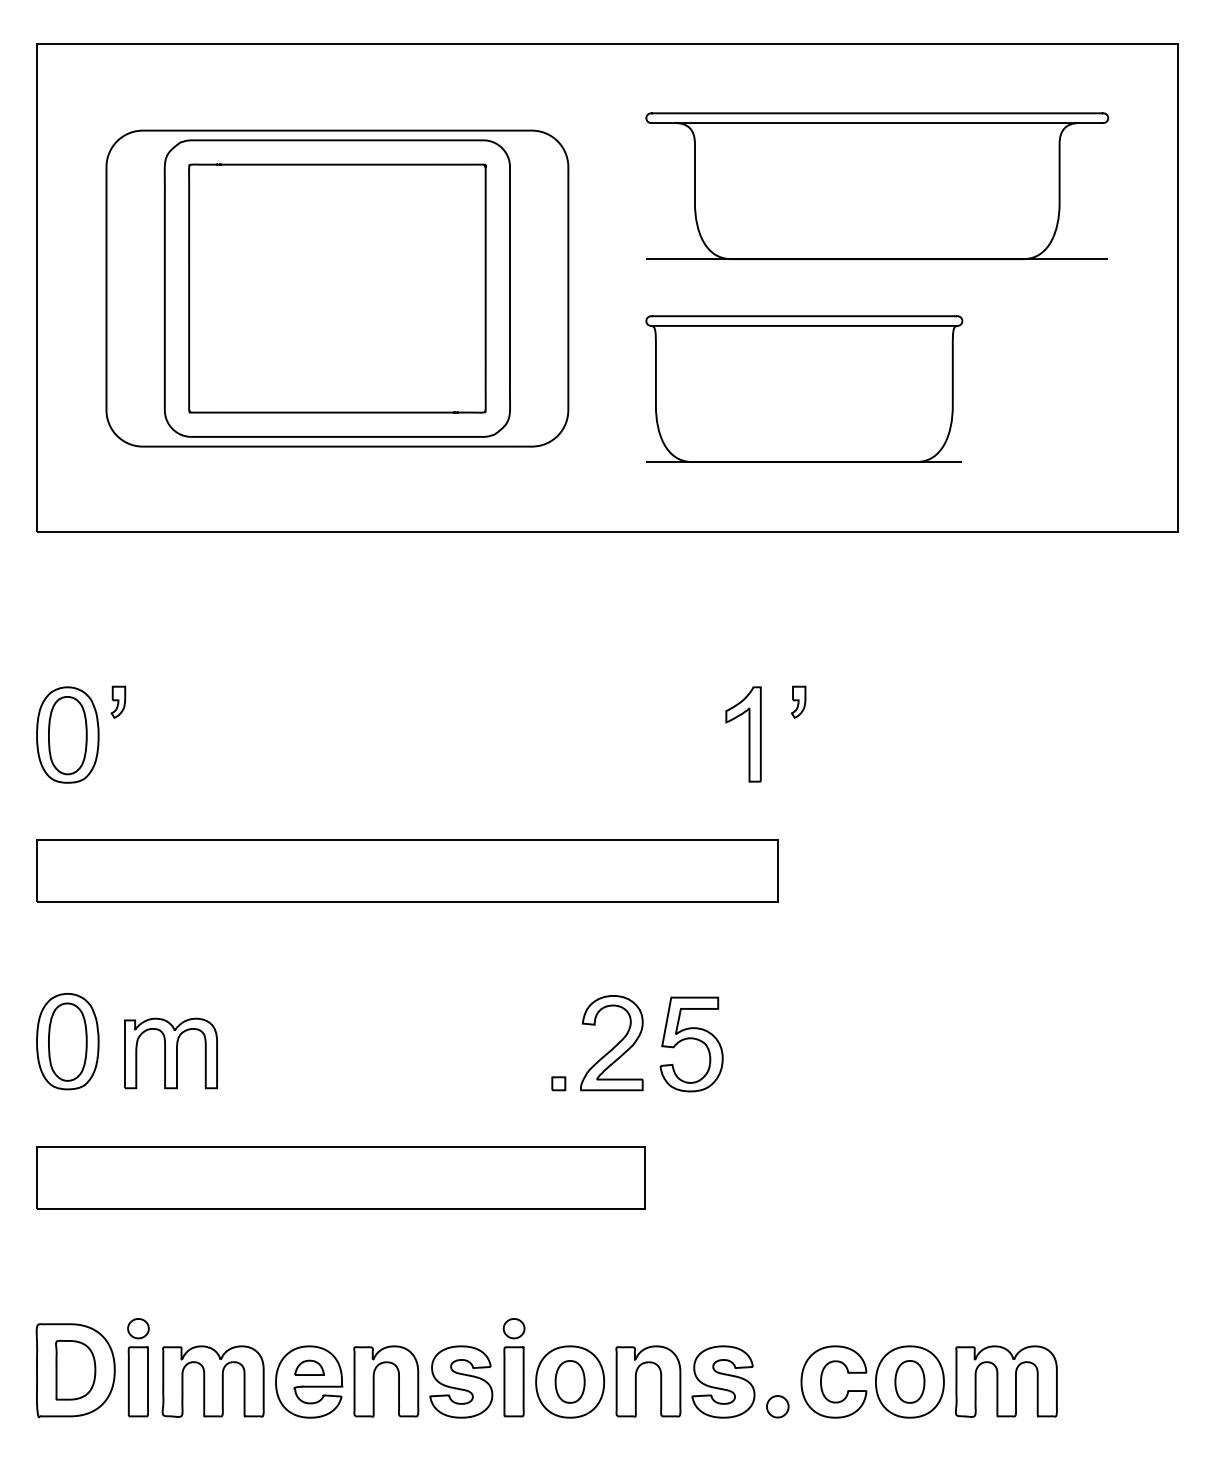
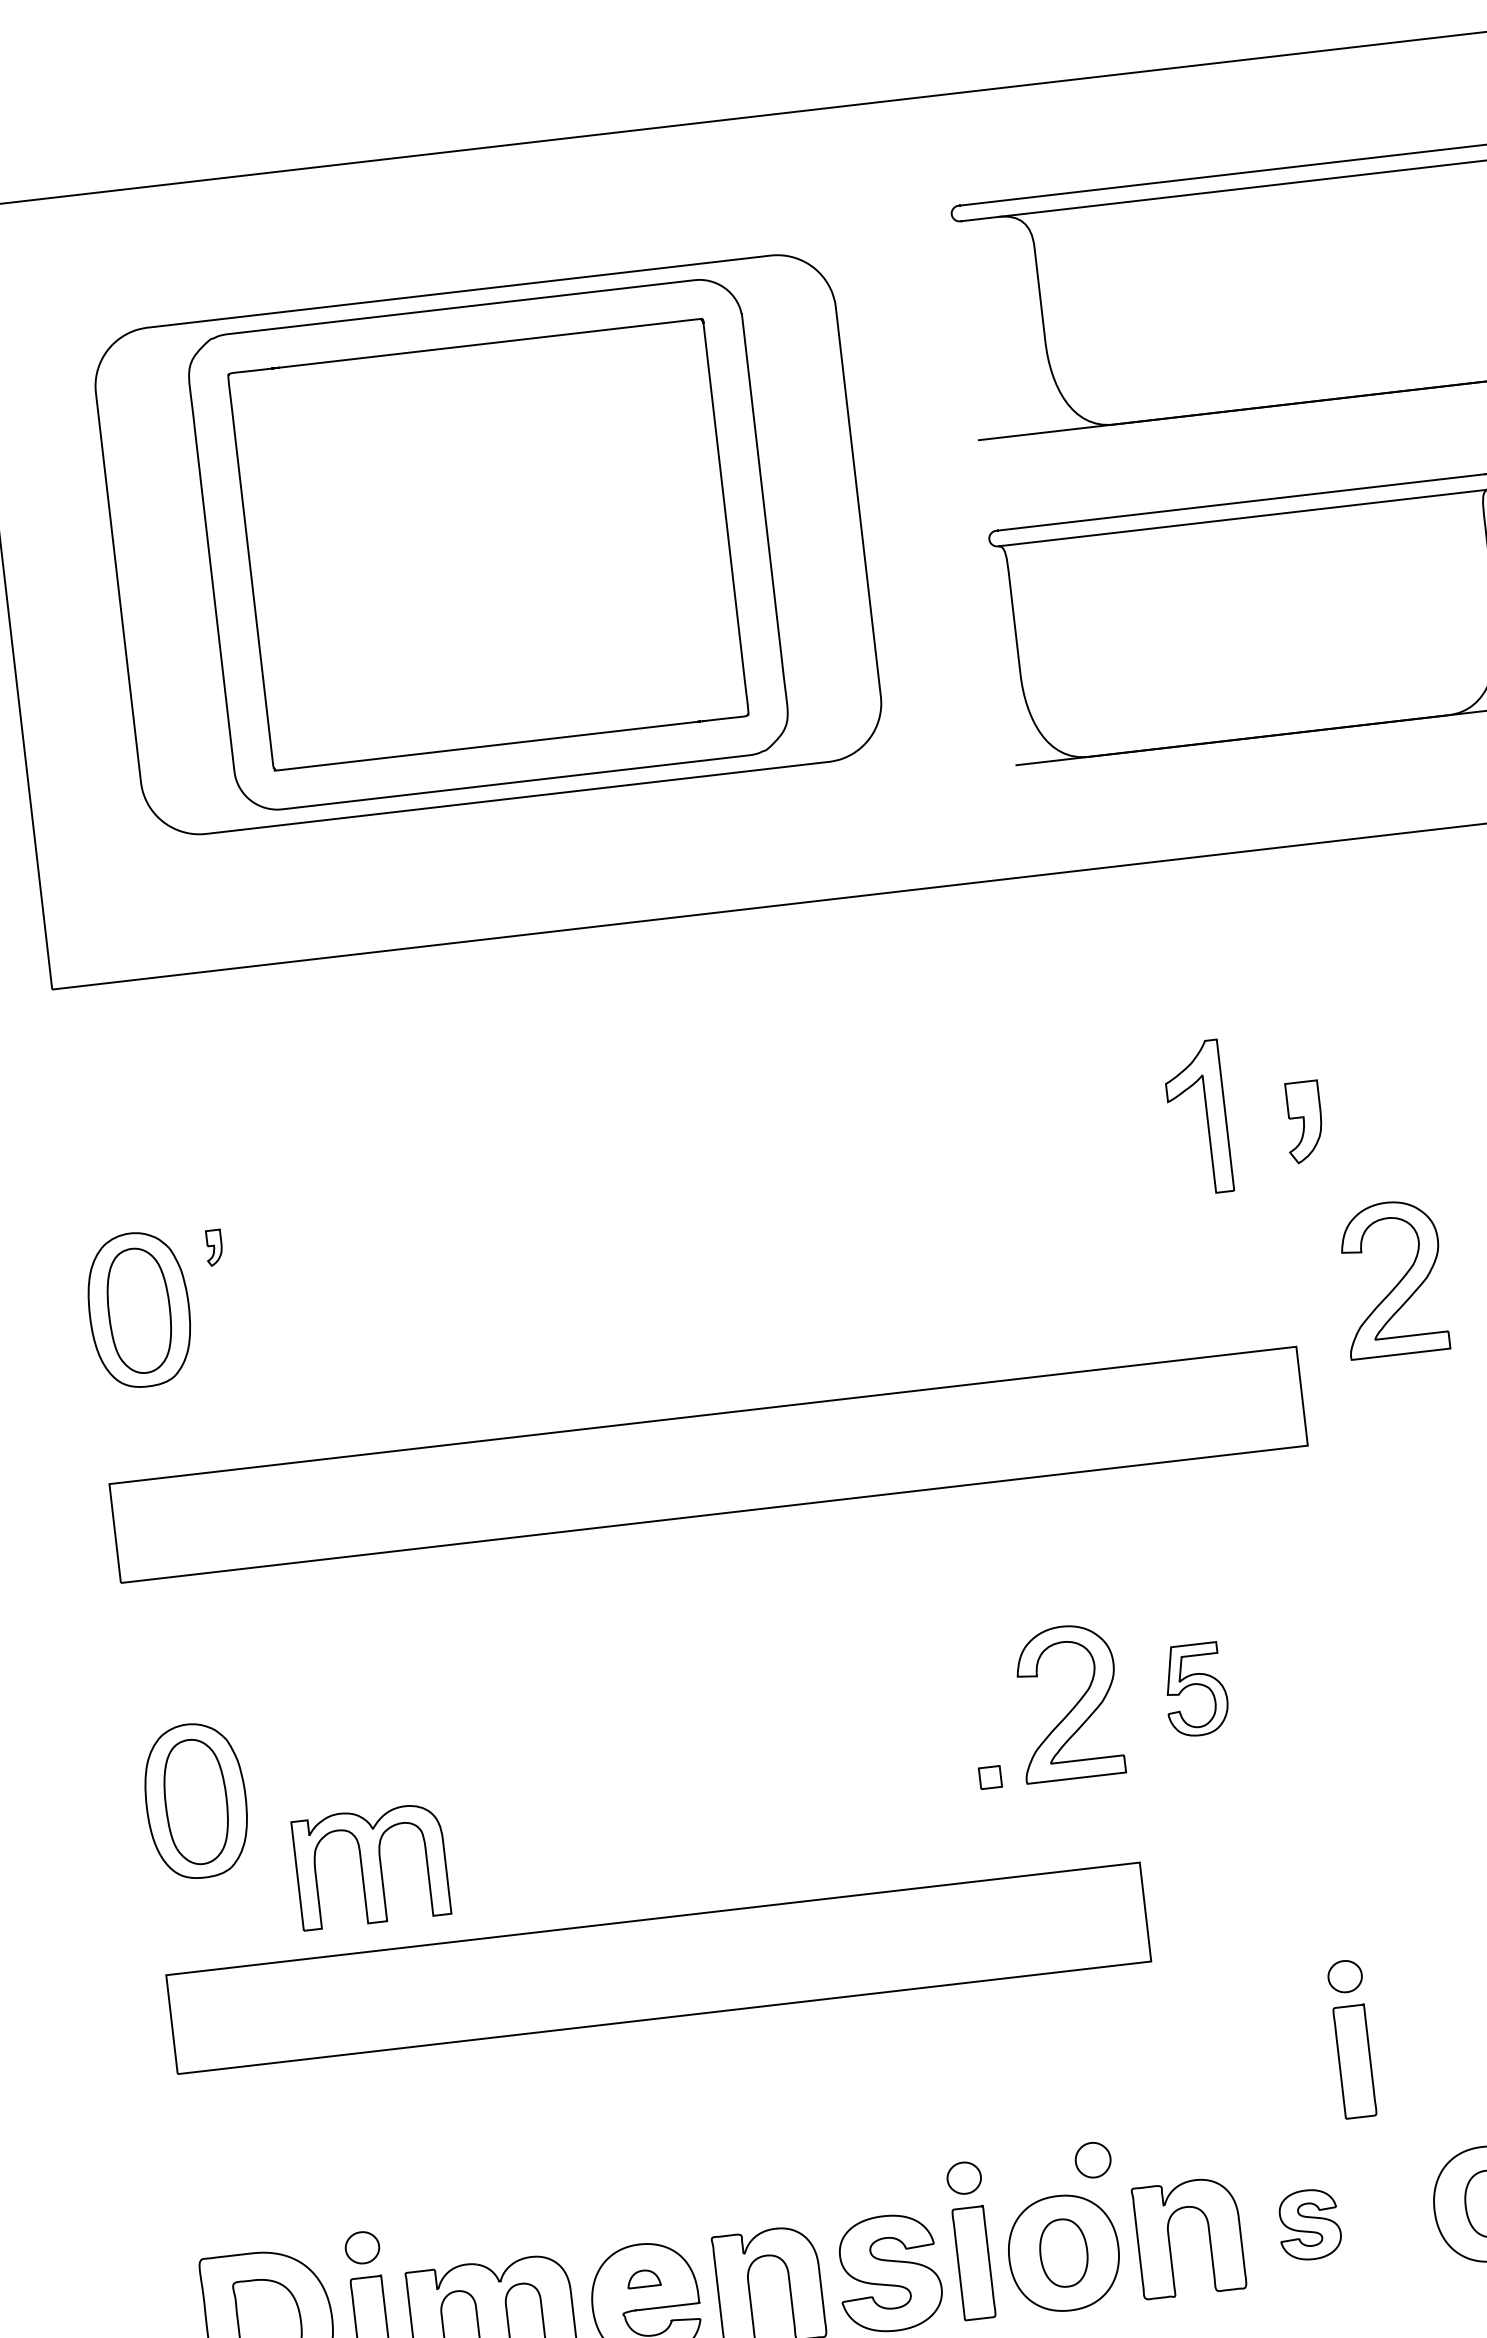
part: (118, 701) -> (214, 1246), size x0.7
part: (798, 701) -> (1303, 1120), size x1.6
part: (743, 734) -> (1197, 1118), moved
part: (841, 805) -> (1391, 1279), added
part: (691, 1044) -> (1195, 1690), size x0.6
part: (170, 1053) -> (370, 1866), moved
part: (762, 1270) -> (1351, 2038), added
part: (309, 1367) -> (643, 2278), size x0.7
part: (723, 1381) -> (1309, 2224), size x0.6
part: (777, 1406) -> (1092, 2159), moved

